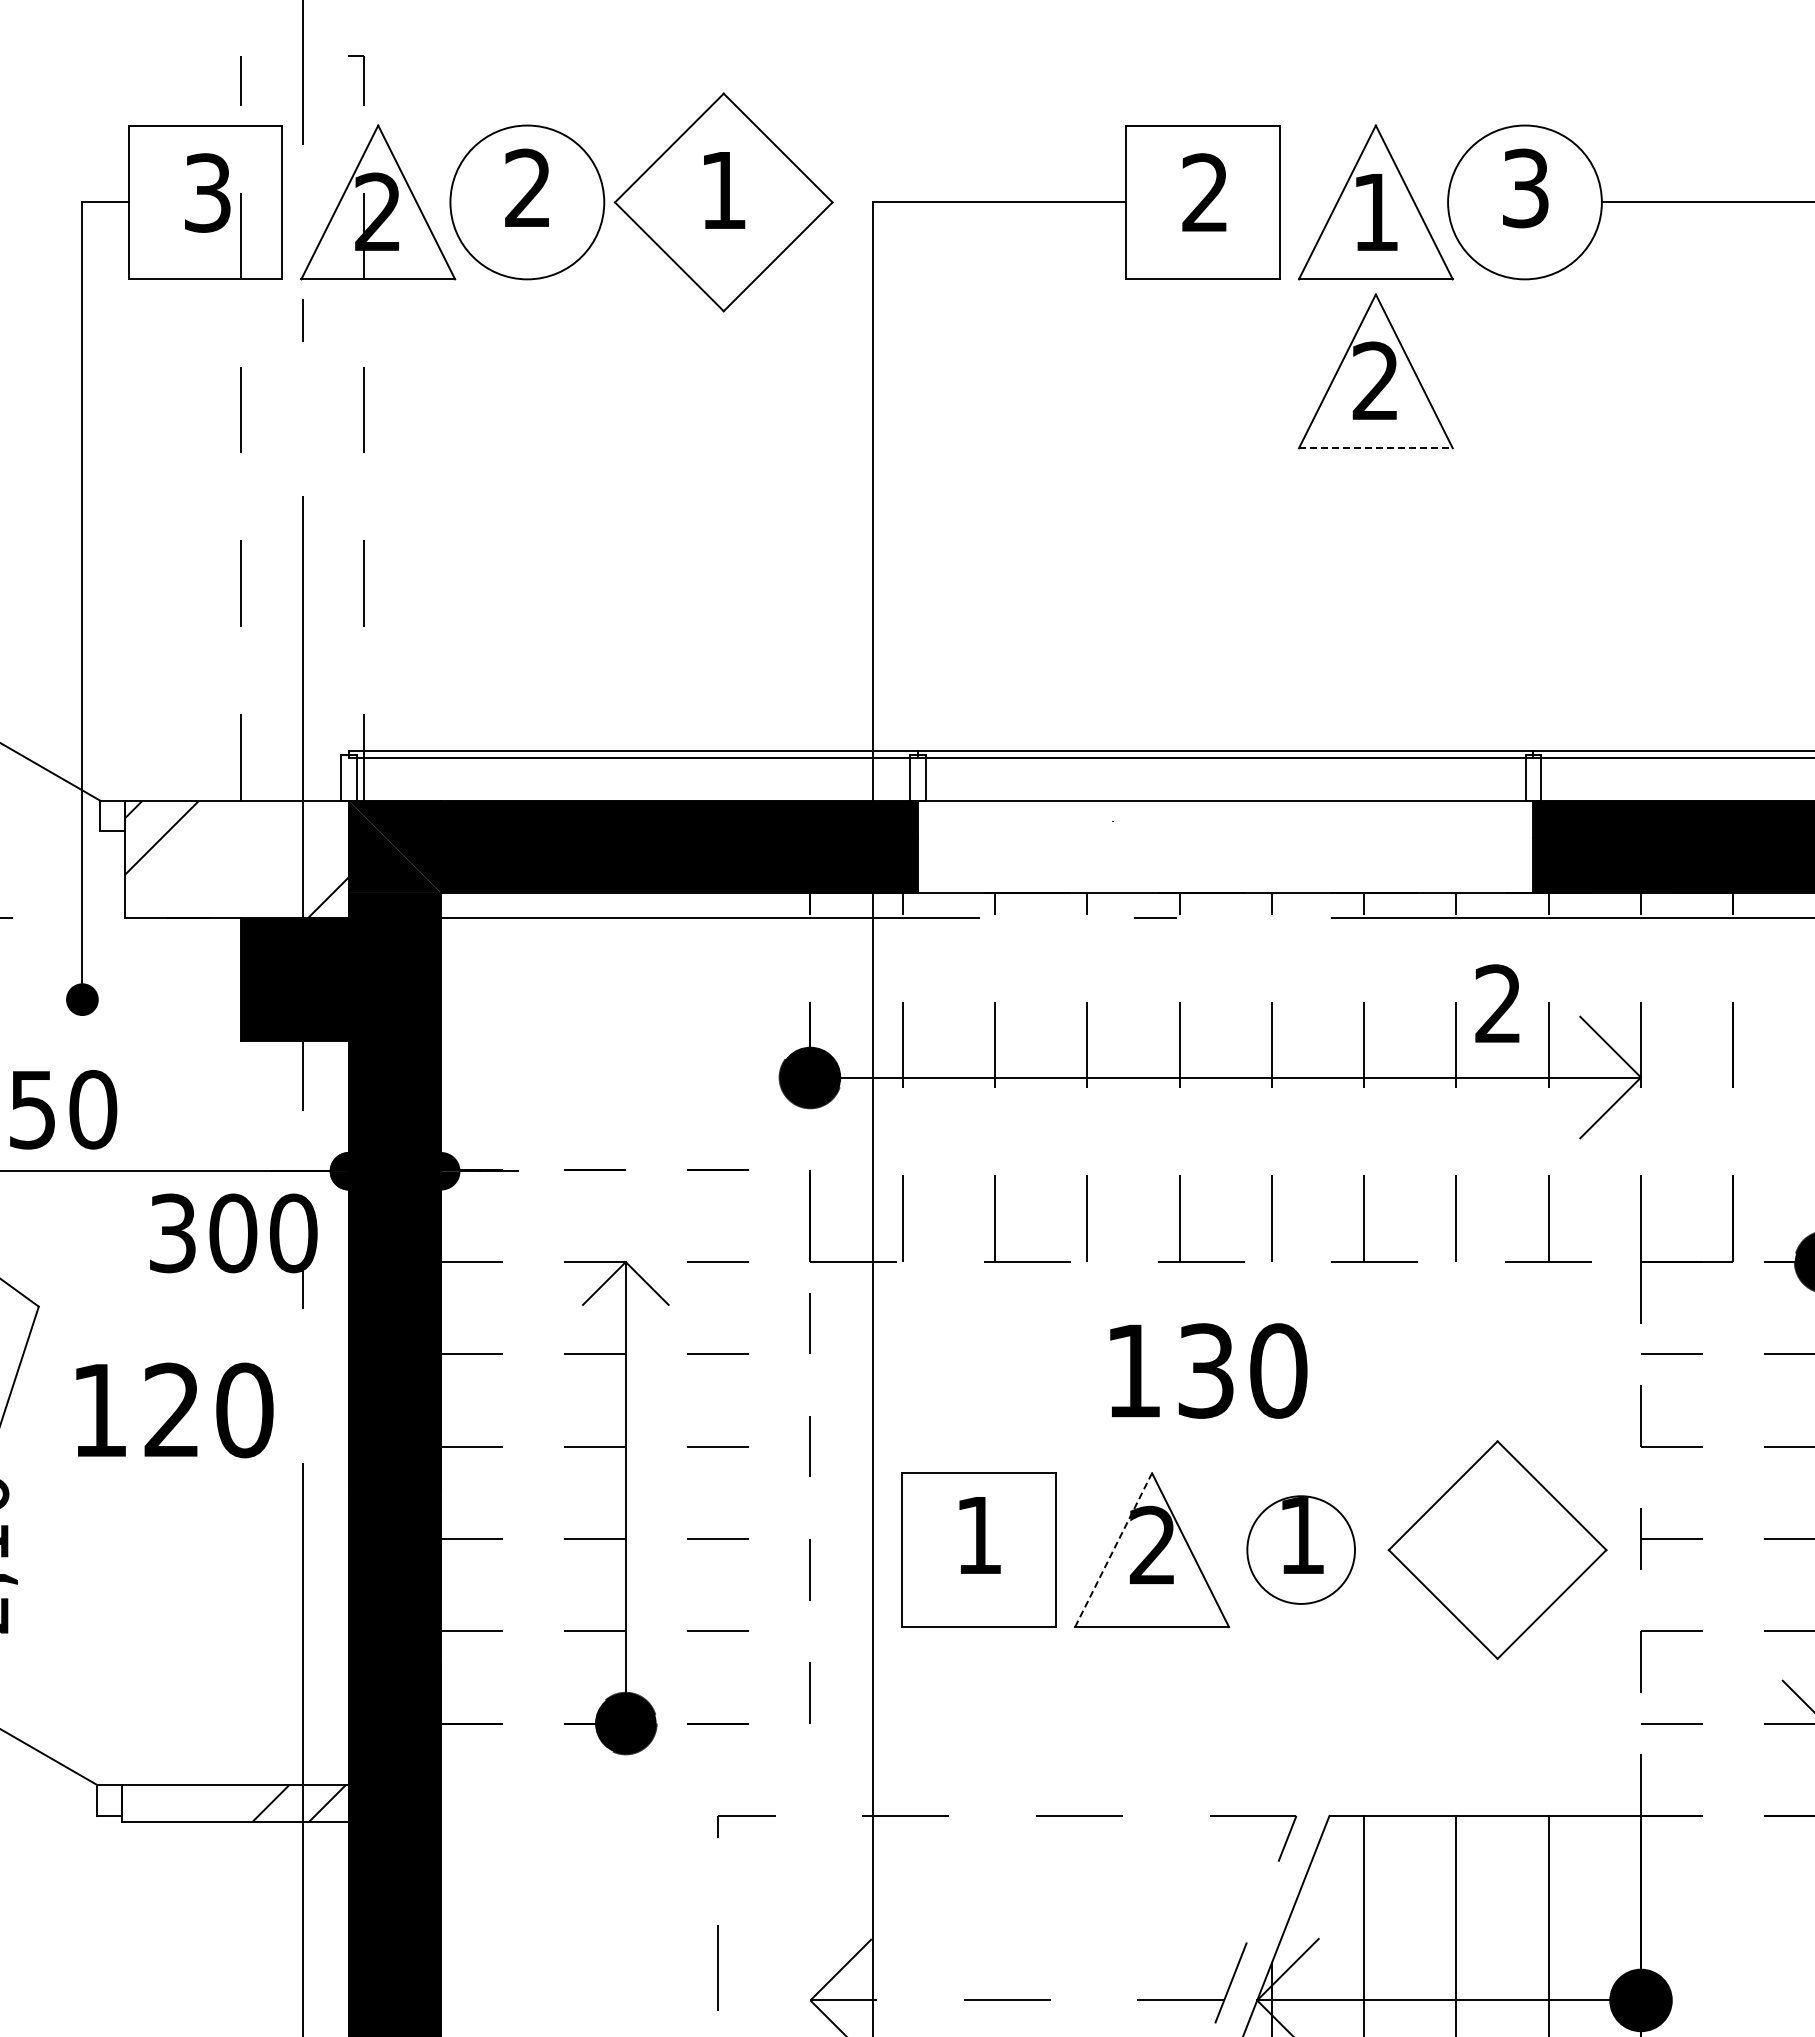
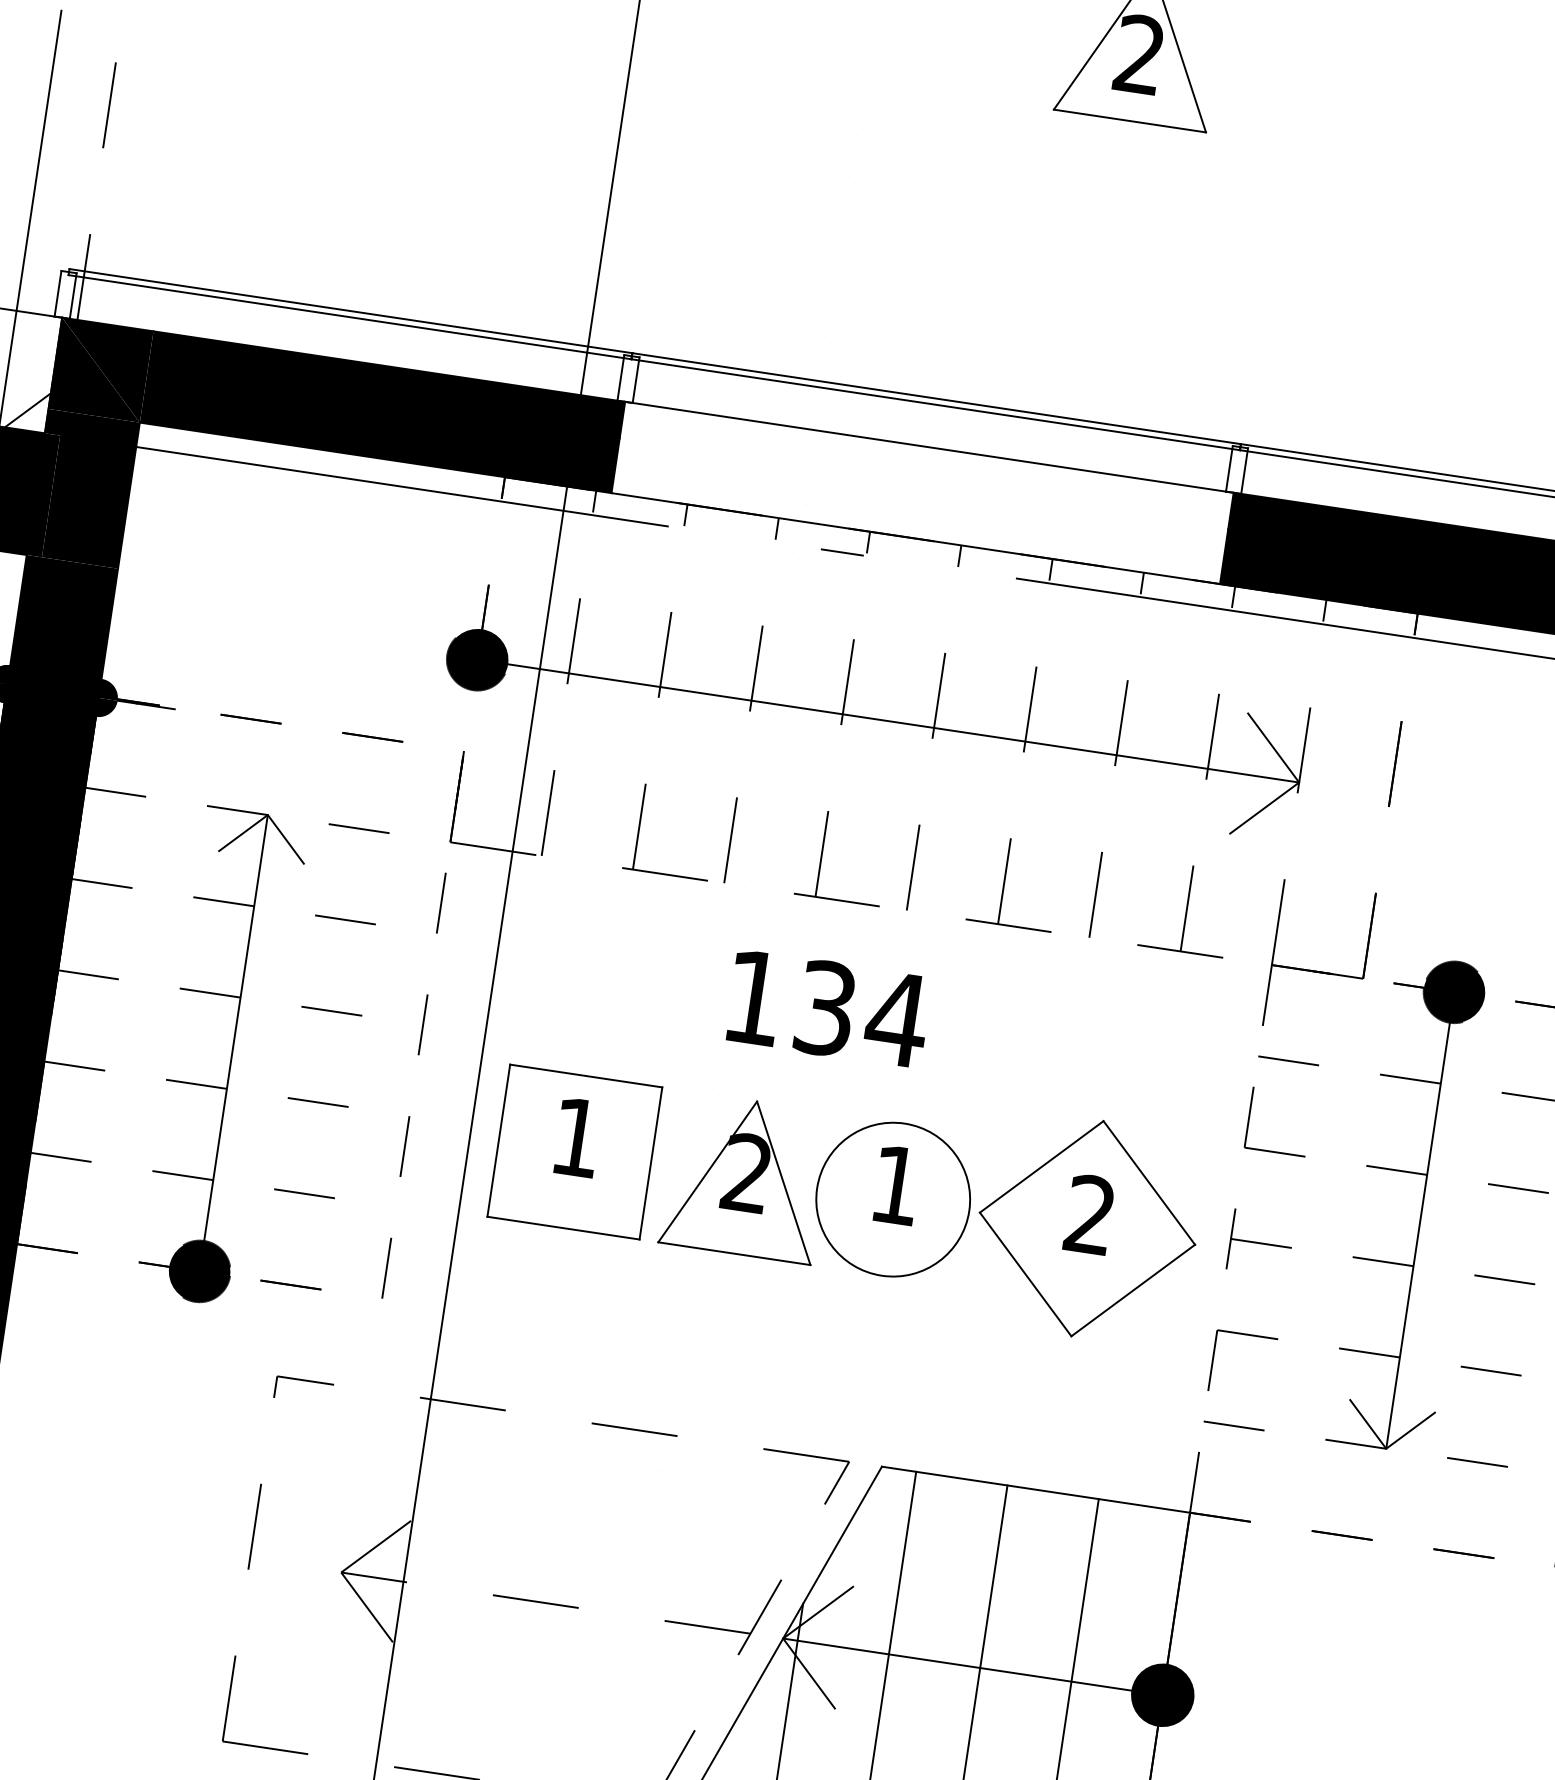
line: (1375, 448) -> (1129, 121), dashed -> solid
text: (1497, 1003) -> (1089, 1214), moved
text: (1278, 1370) -> (897, 1018), 130 -> 134
line: (1113, 1550) -> (707, 1172), dashed -> solid
circle: (1301, 1550) -> (893, 1200), size x1.43

